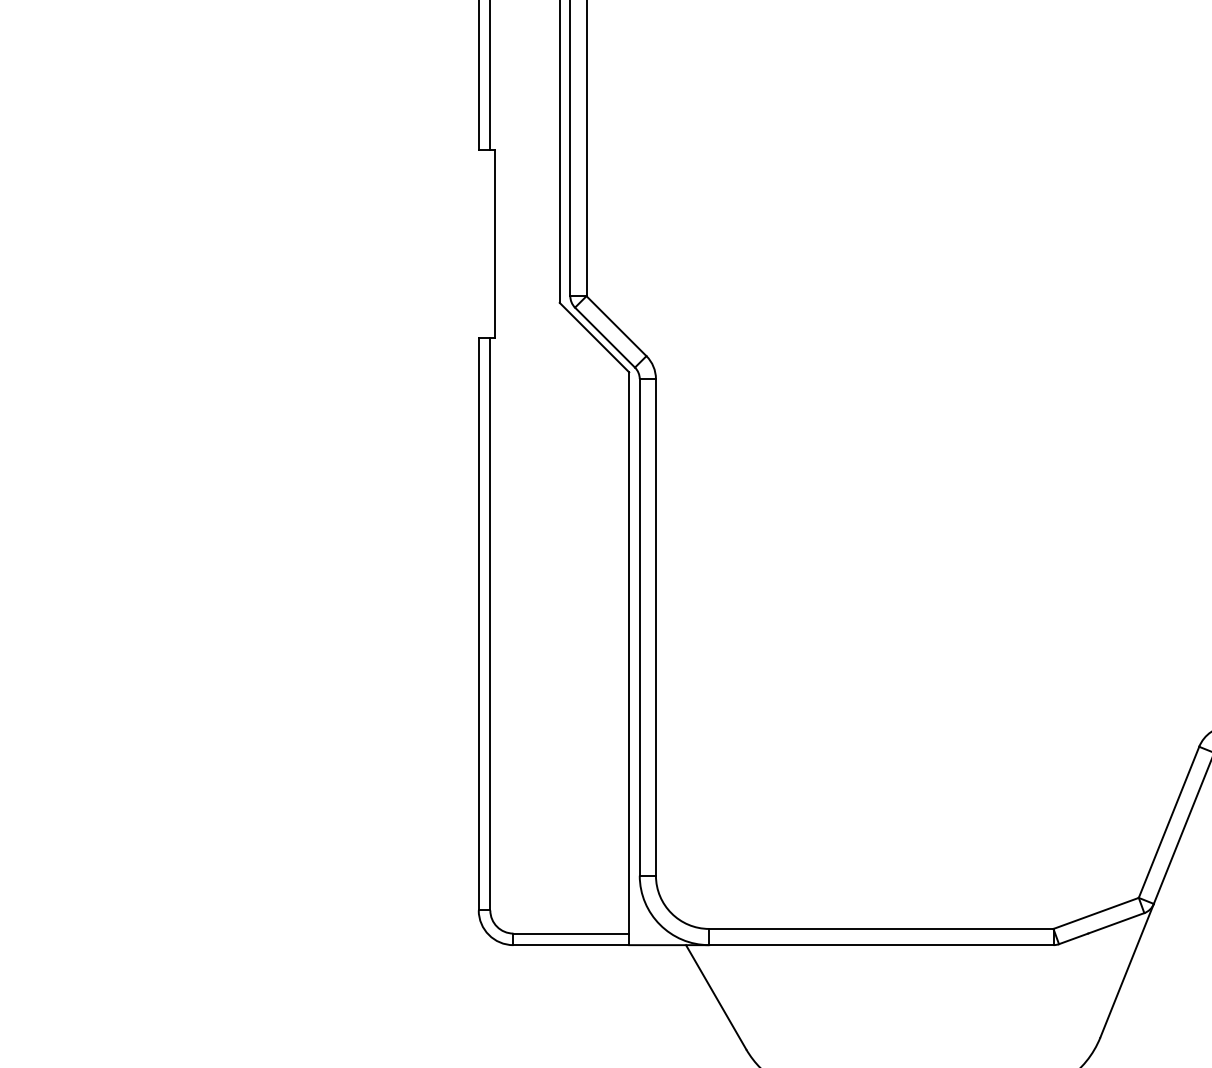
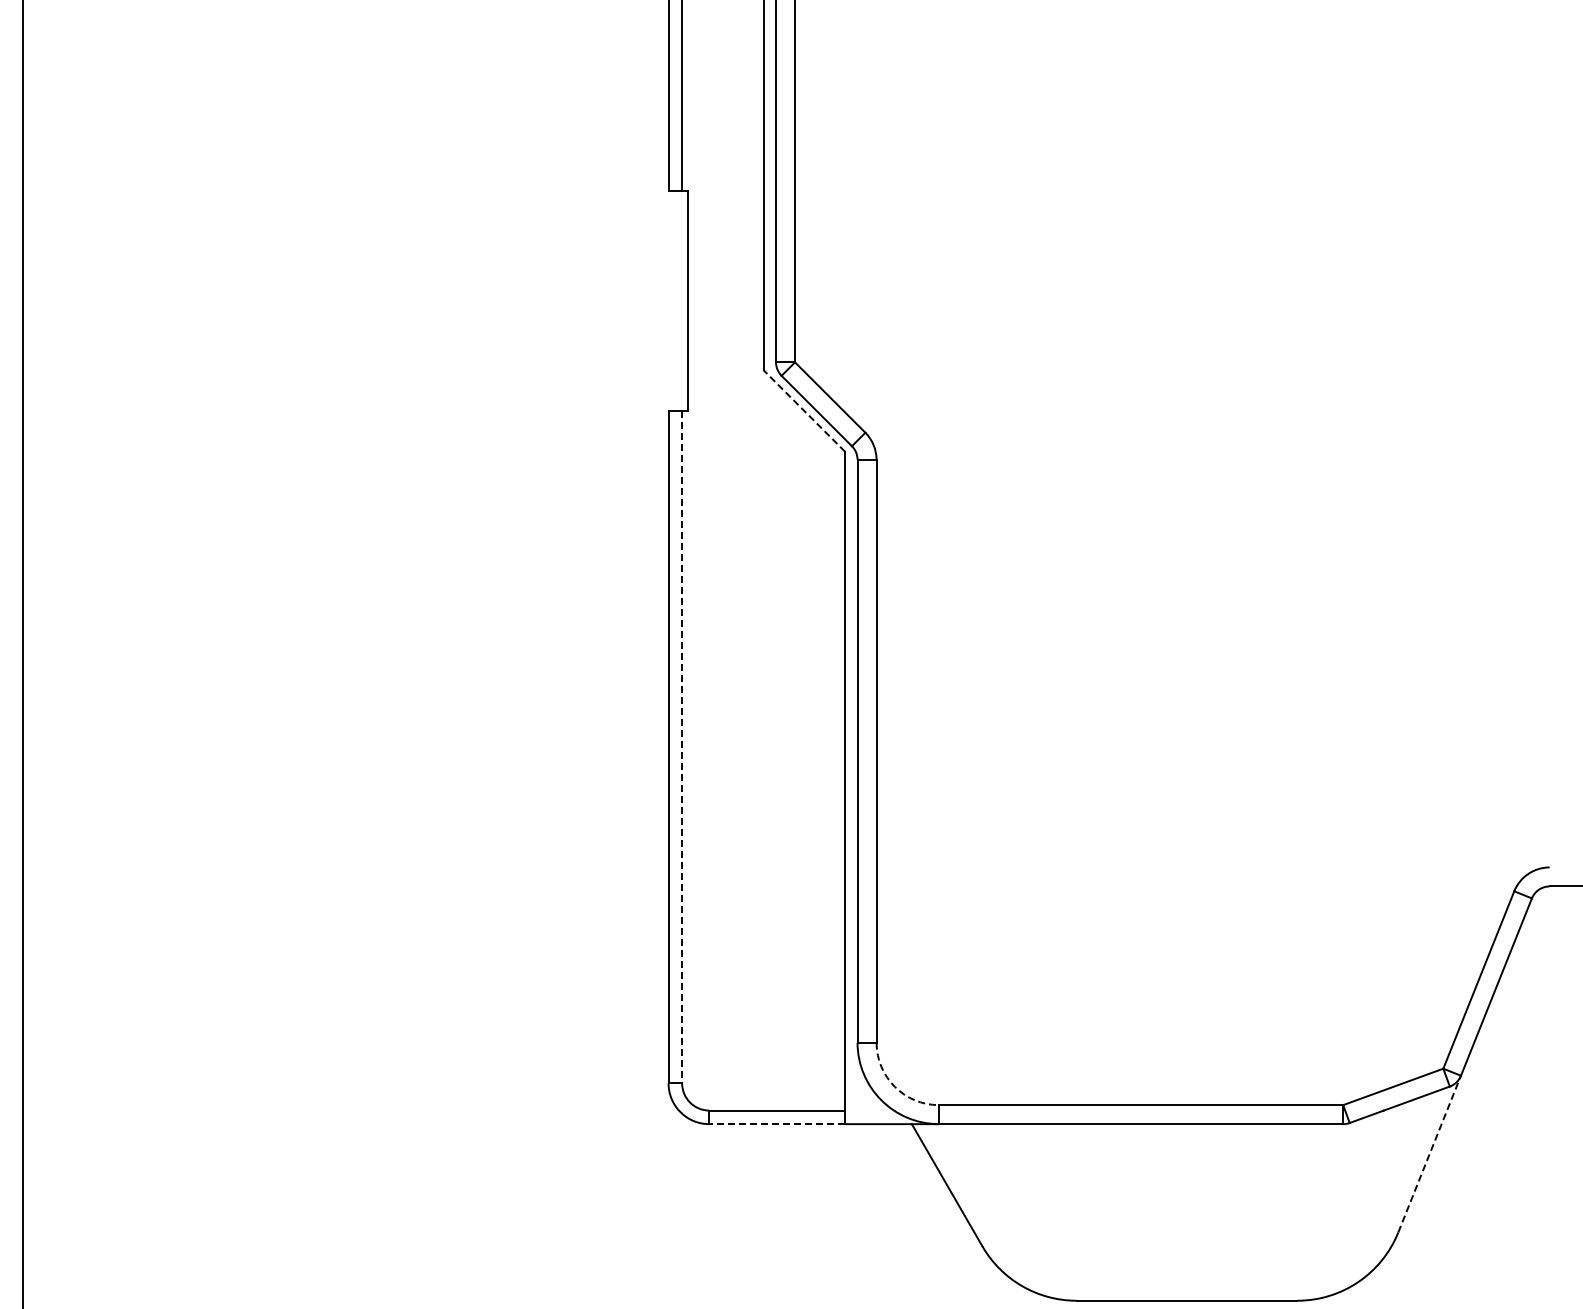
line: (594, 338) -> (804, 411), solid -> dashed
line: (490, 624) -> (682, 747), solid -> dashed
arc: (671, 913) -> (894, 1086), solid -> dashed
line: (571, 945) -> (777, 1124), solid -> dashed
line: (1127, 970) -> (1429, 1153), solid -> dashed

